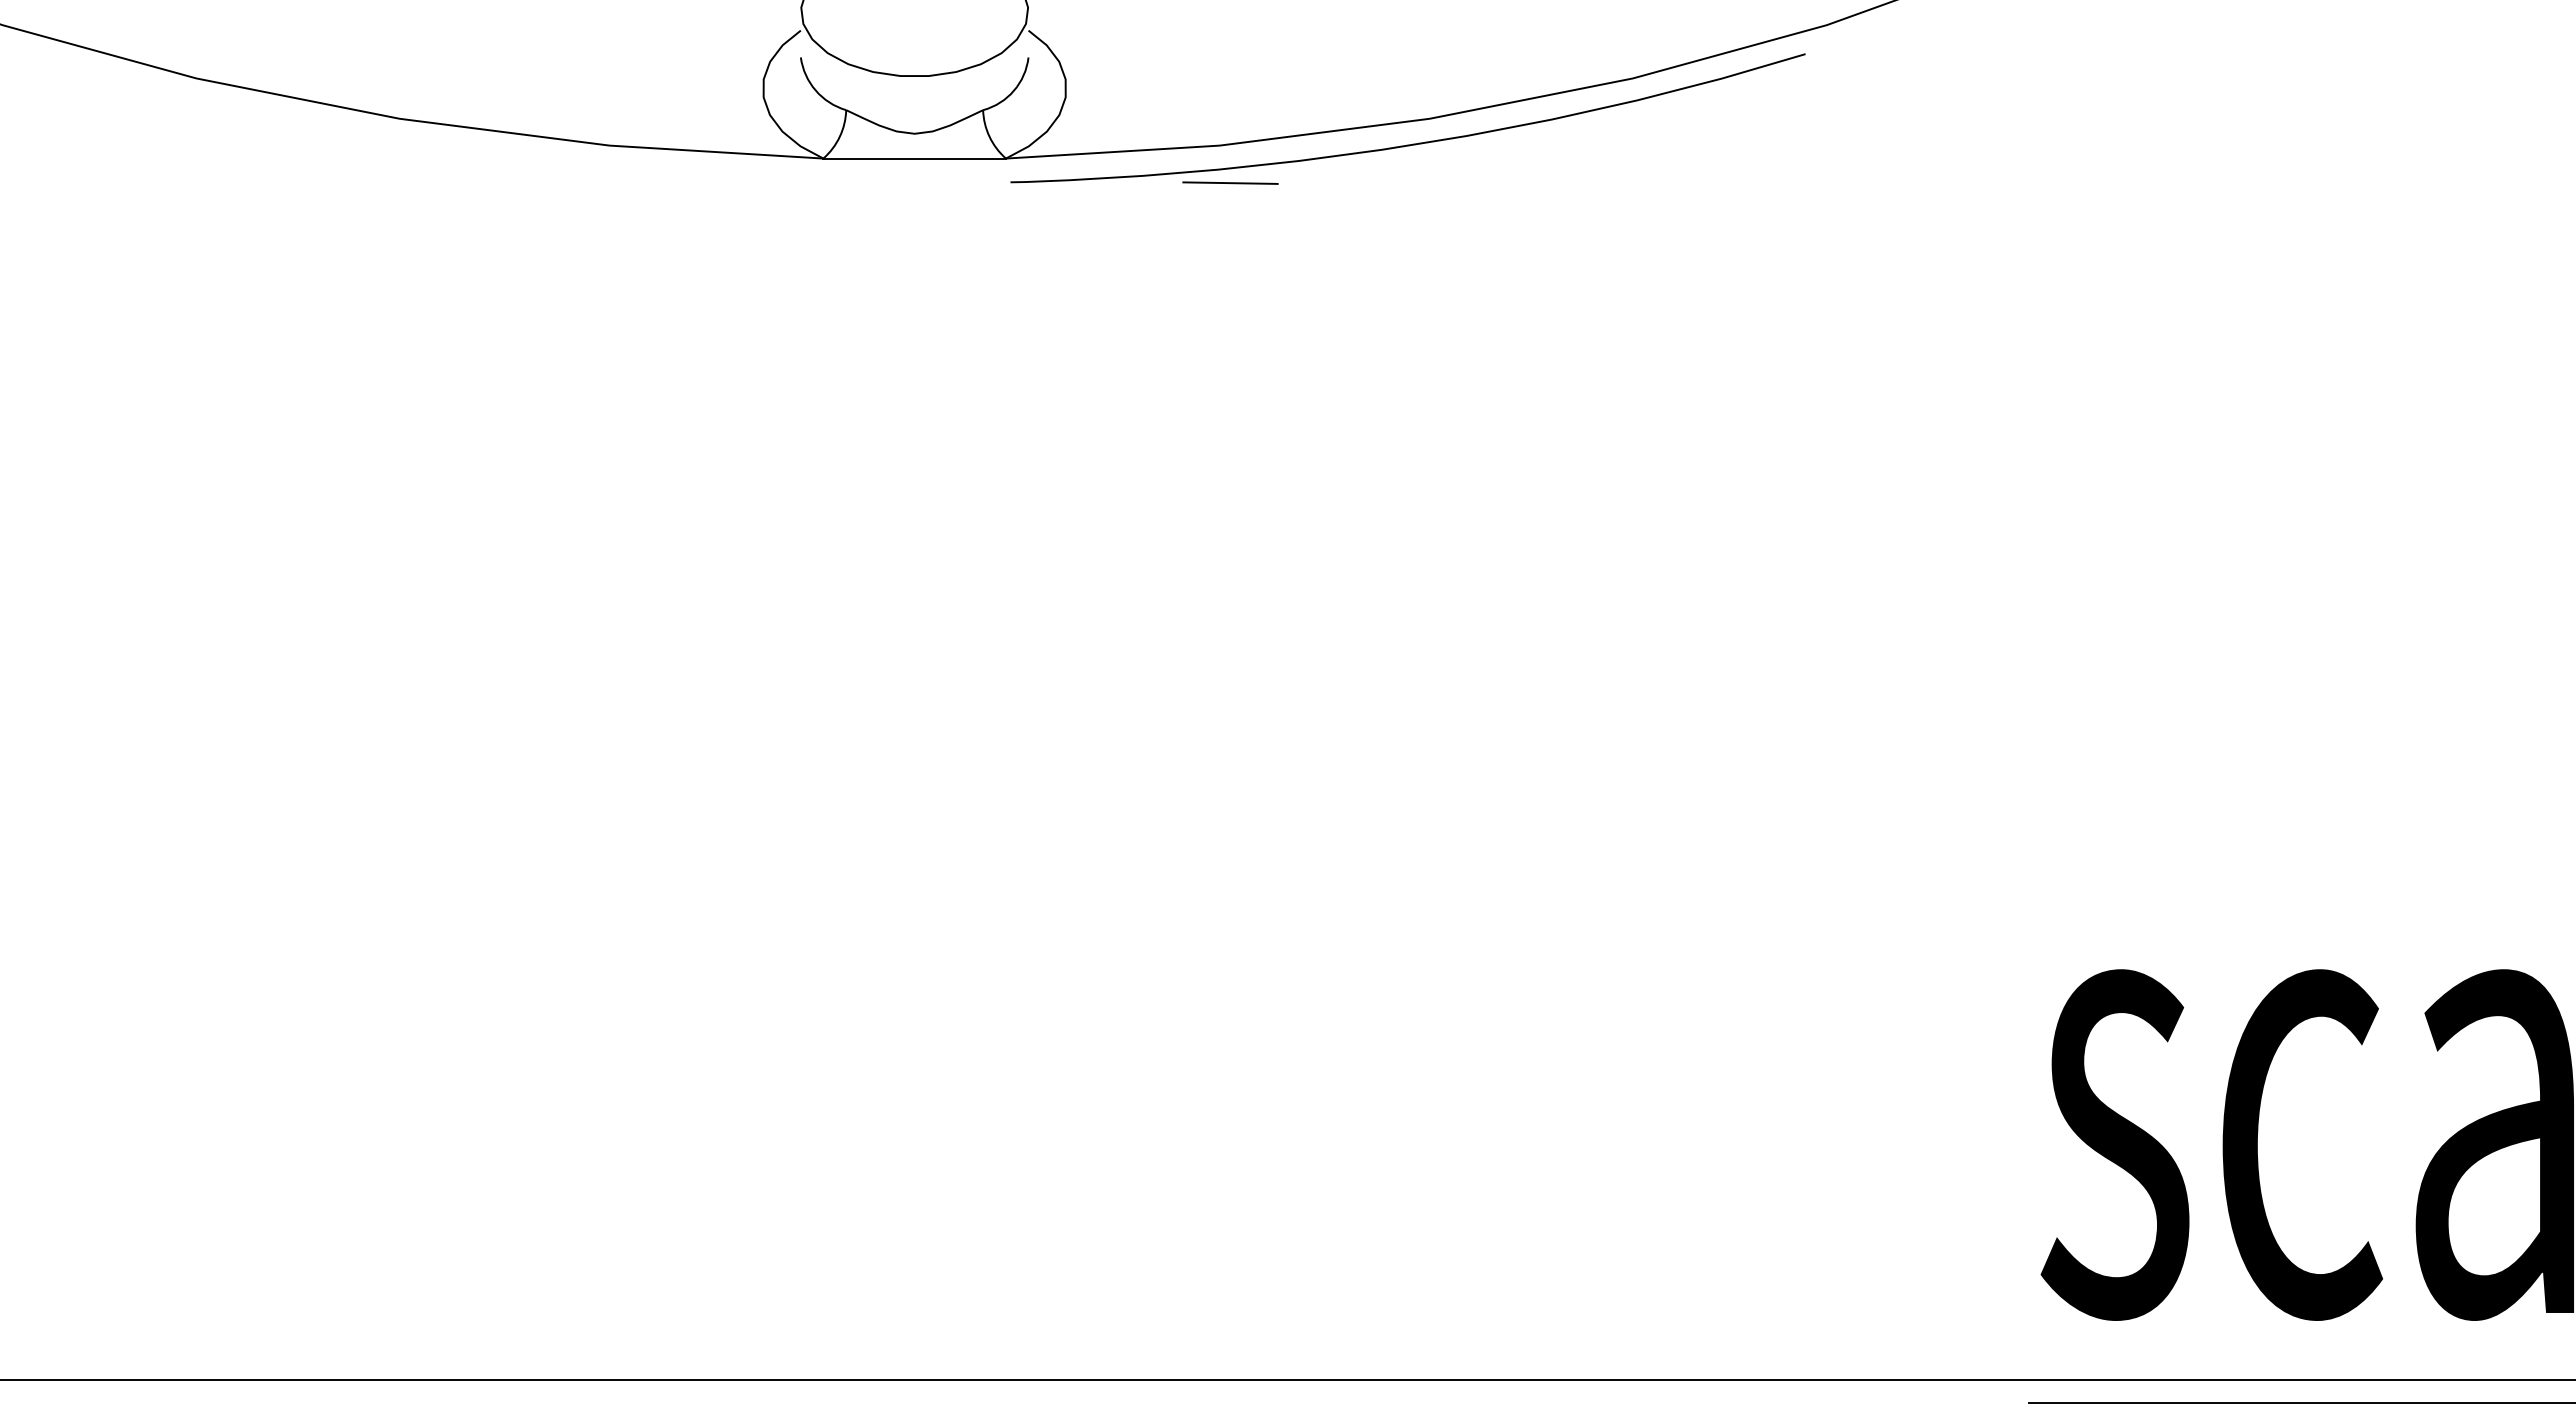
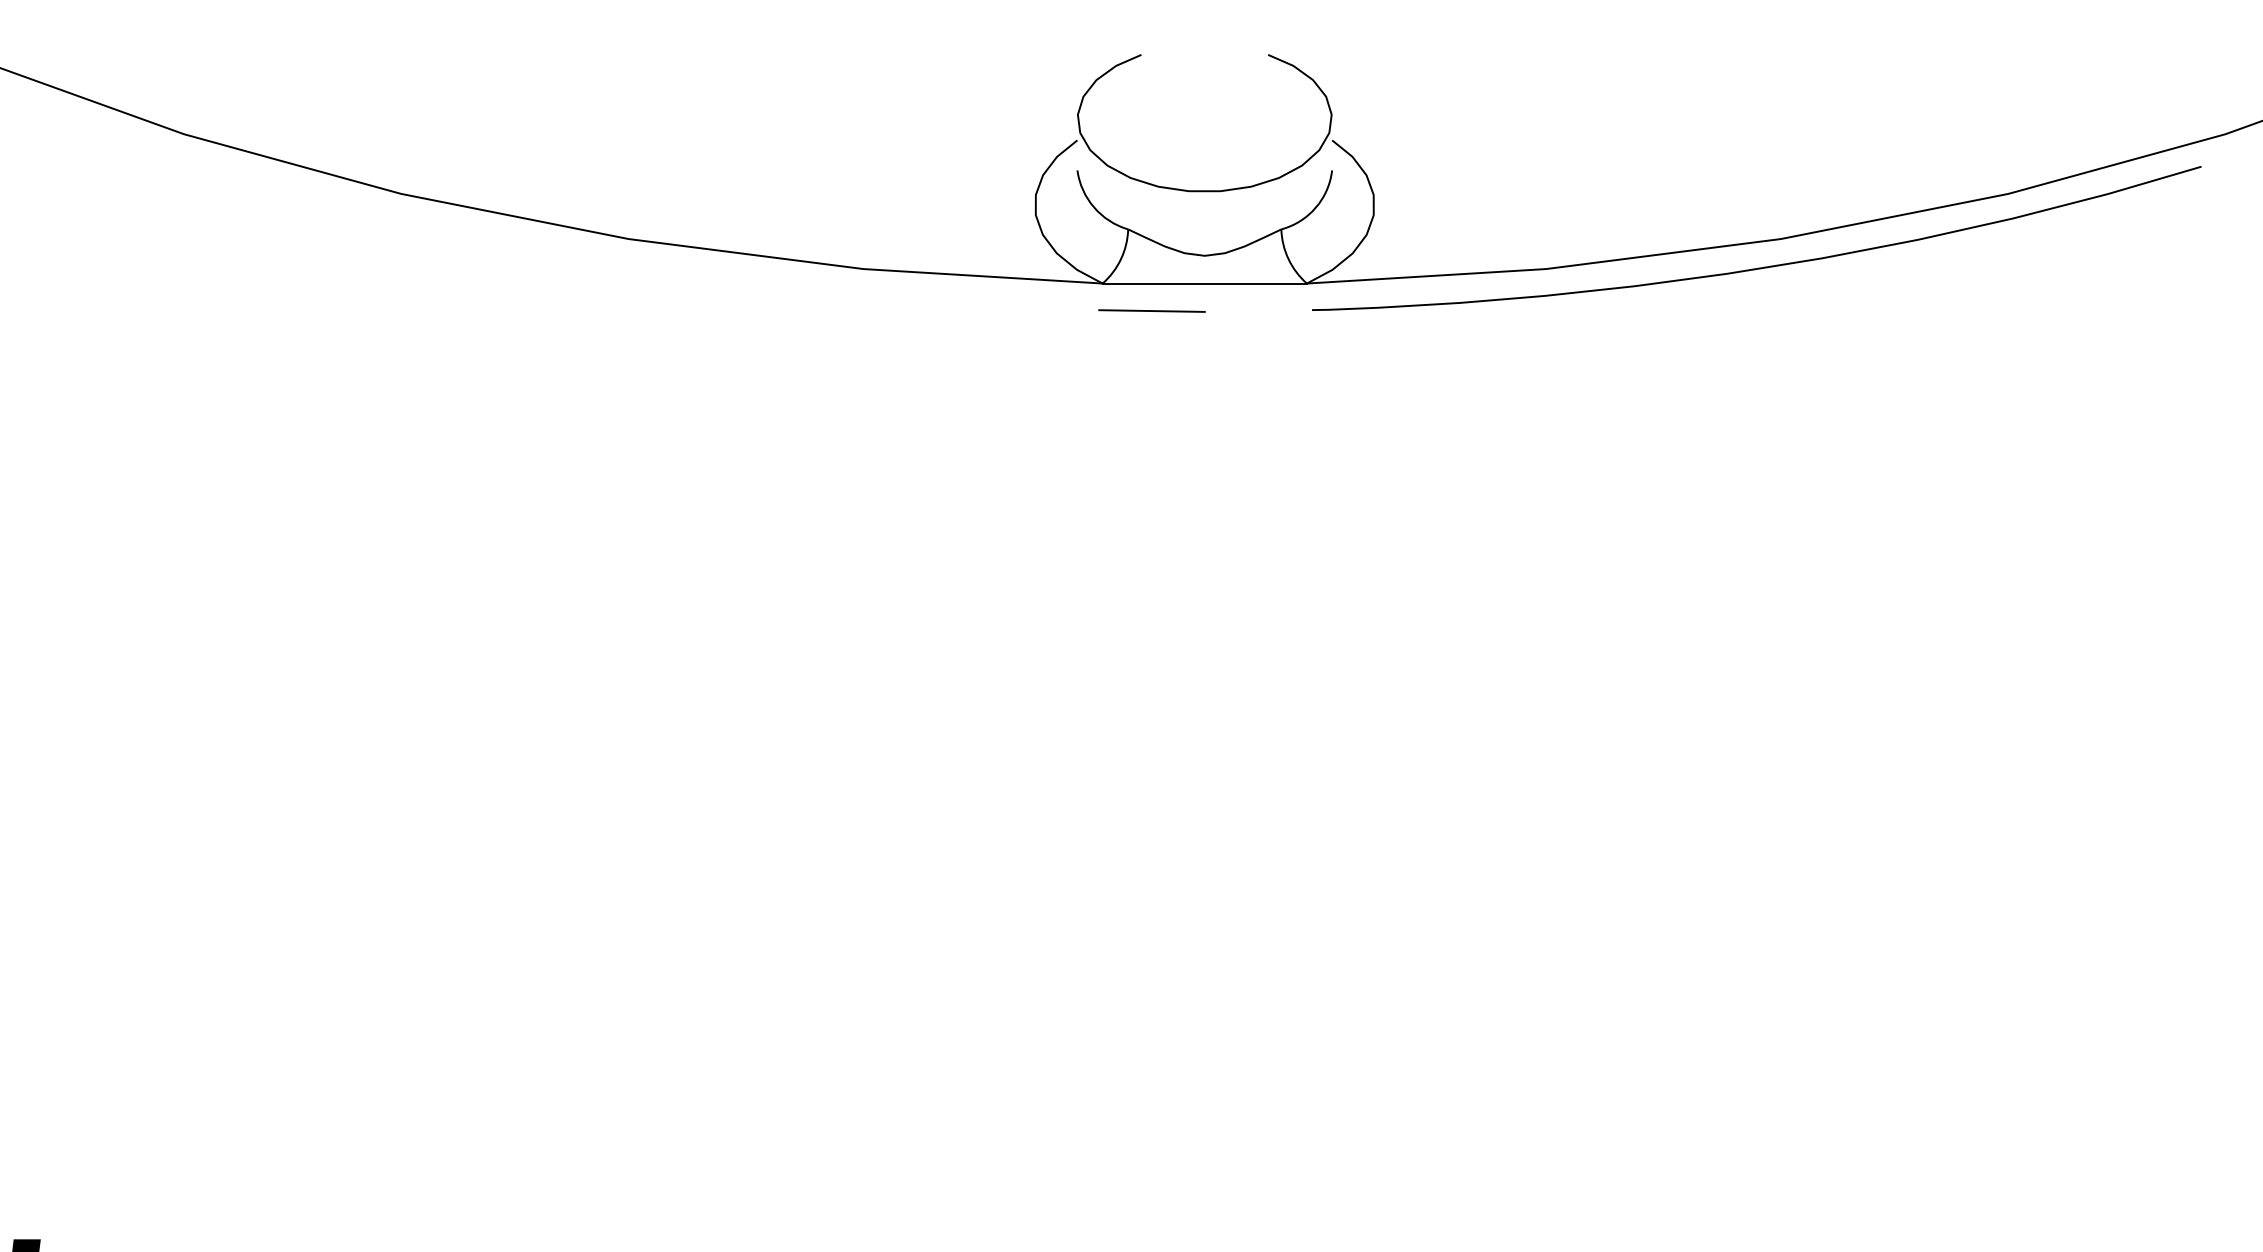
line: (1230, 182) -> (1151, 310), moved

